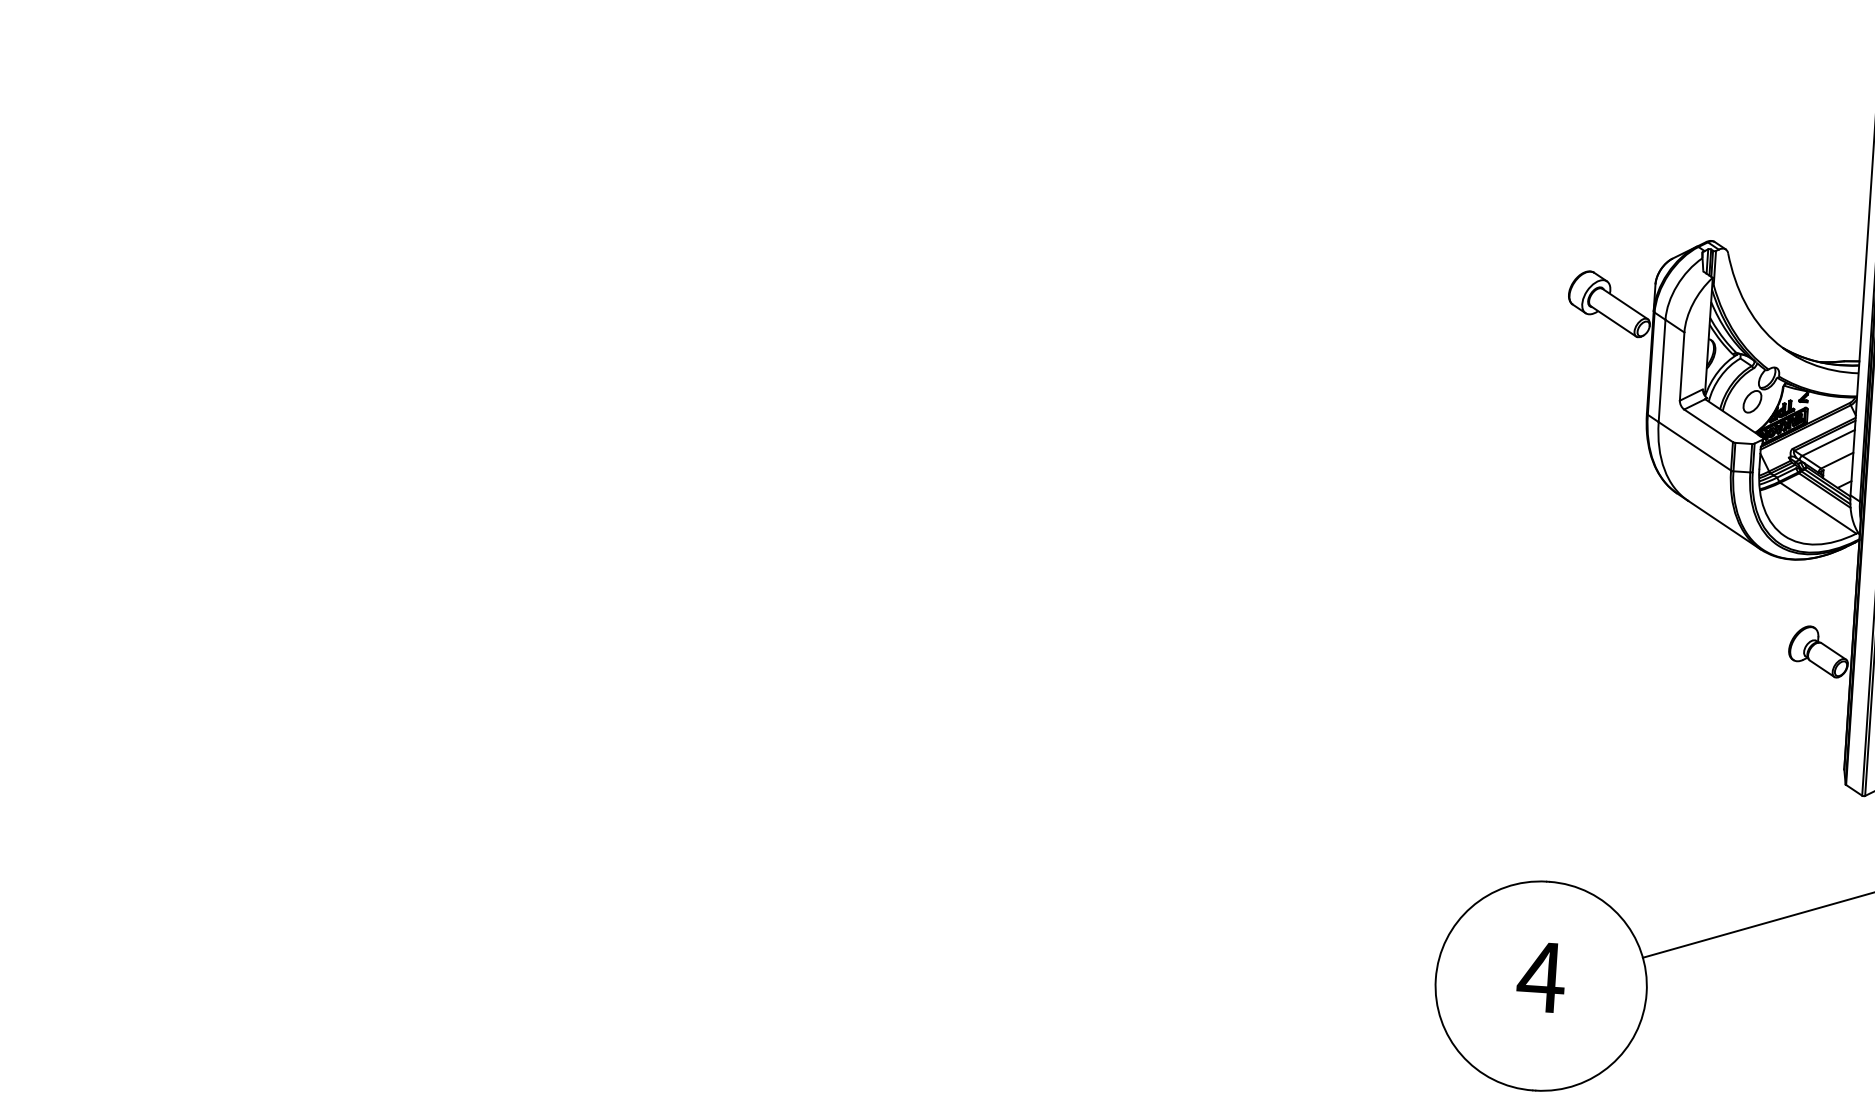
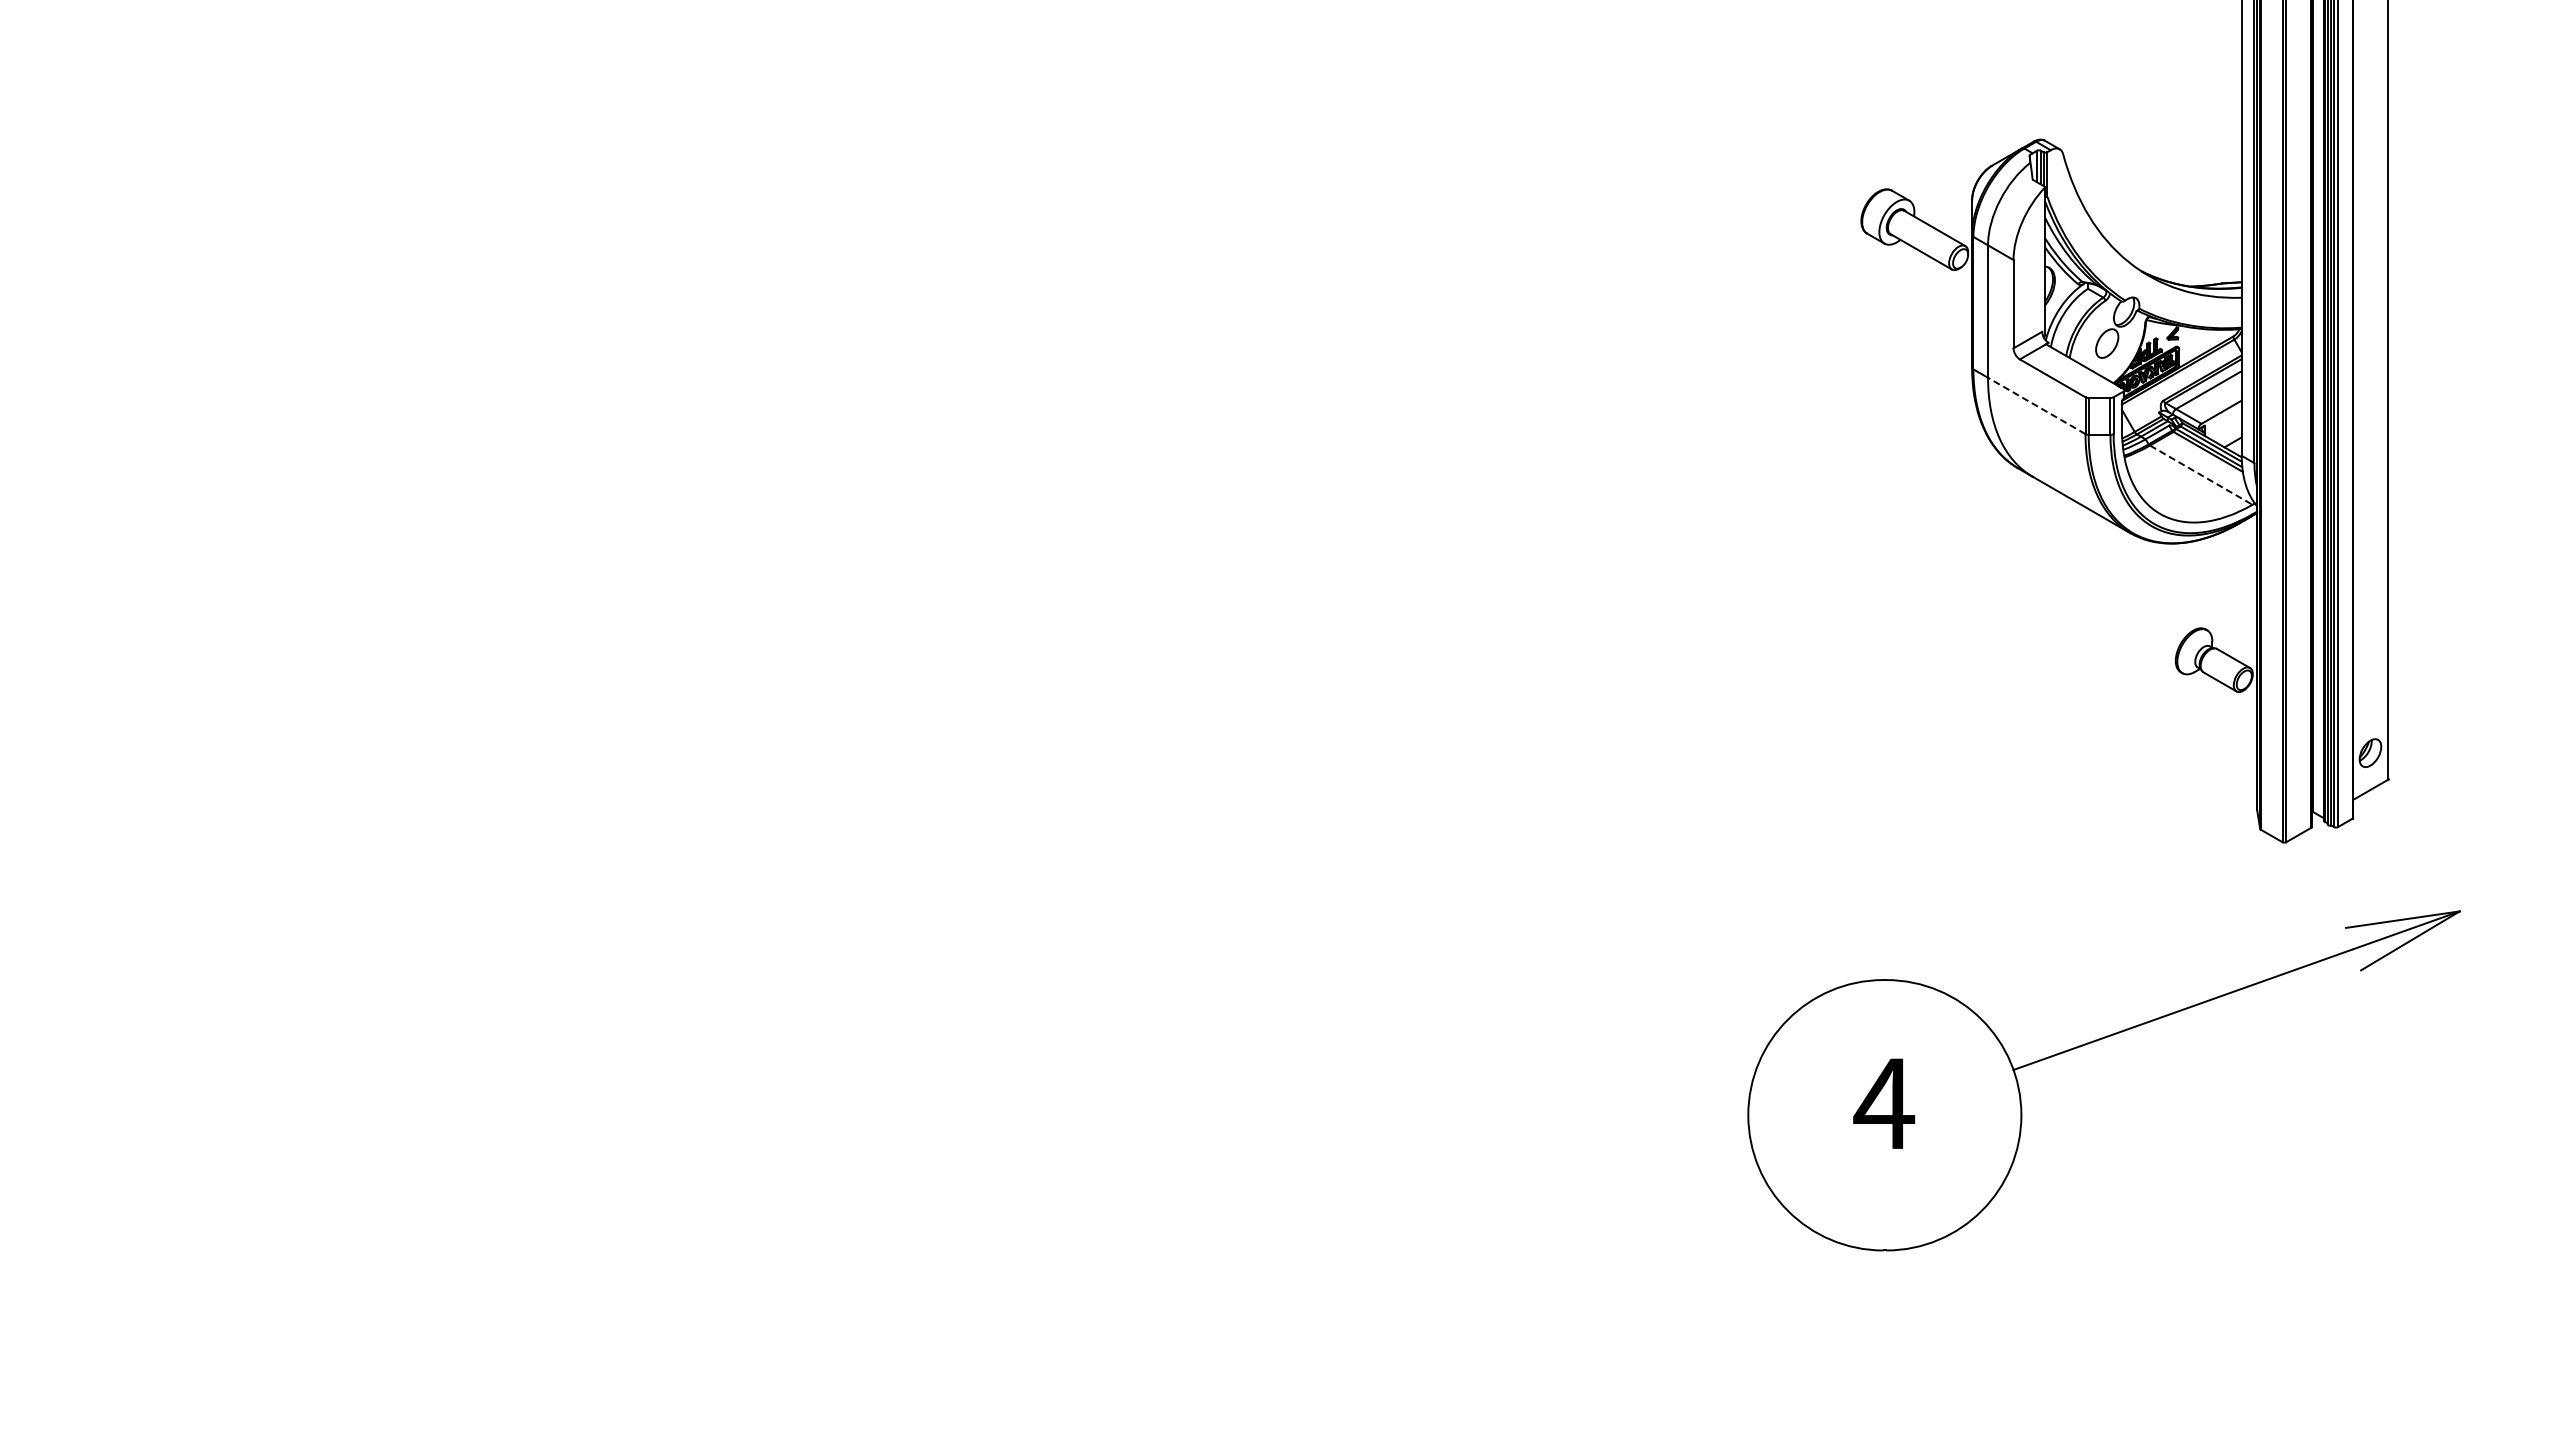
line: (1694, 445) -> (2036, 405), solid -> dashed
line: (1818, 508) -> (2201, 475), solid -> dashed

